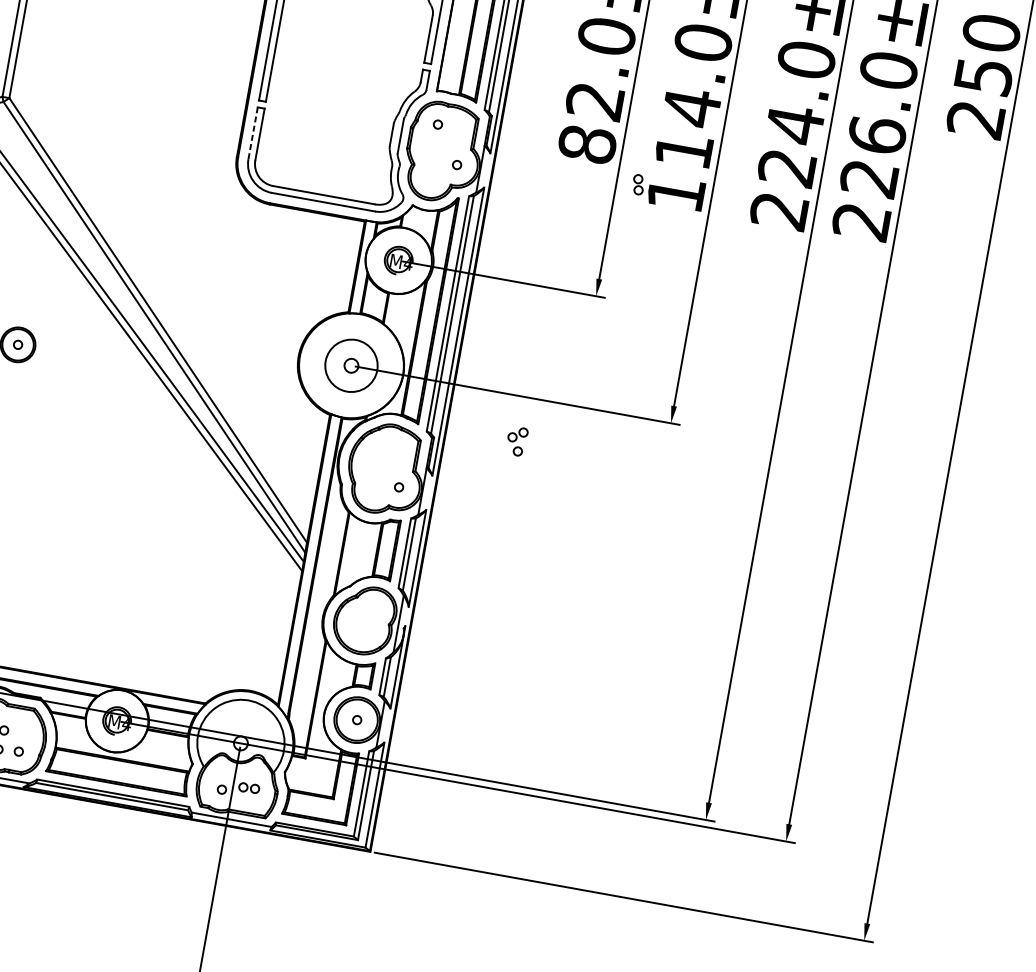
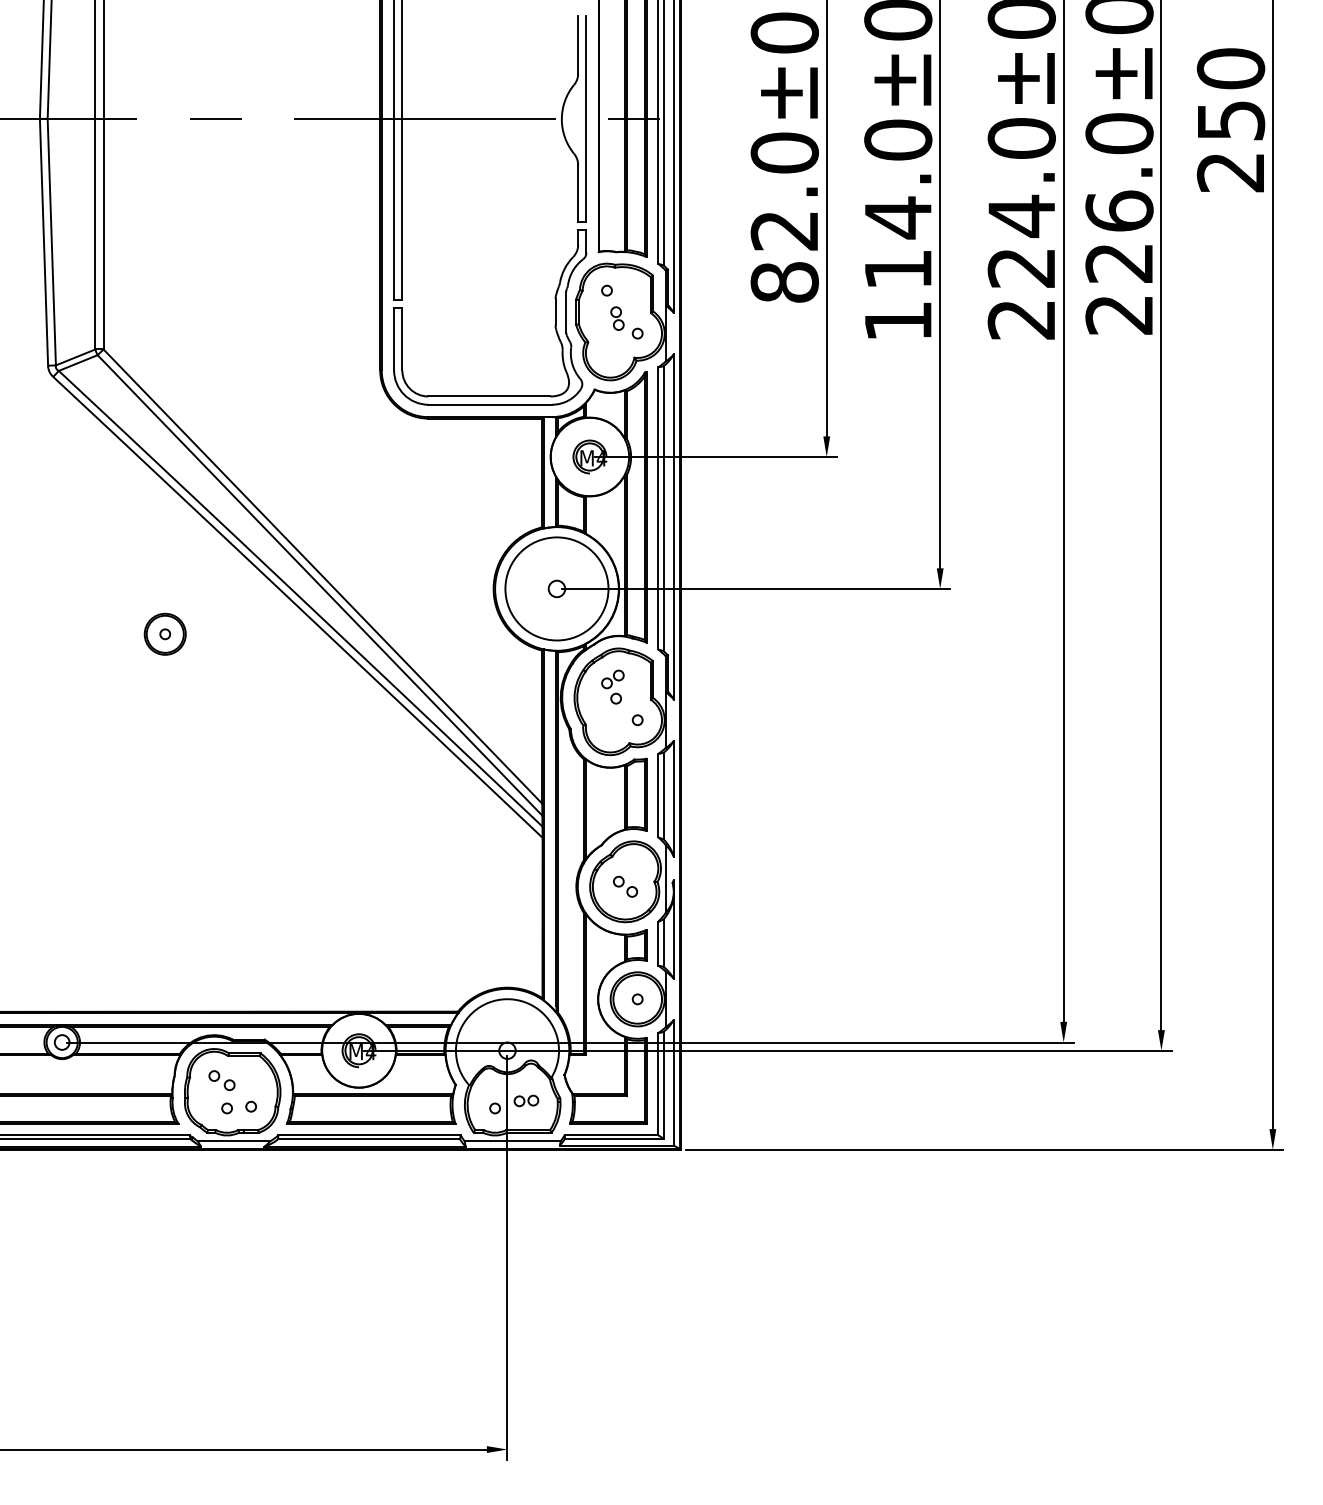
line: (253, 133) -> (394, 339), dashed -> solid
part: (638, 184) -> (617, 318), moved
circle: (351, 365) -> (556, 588), size x1.67
part: (516, 440) -> (612, 686), moved
part: (363, 624) -> (625, 886), added

